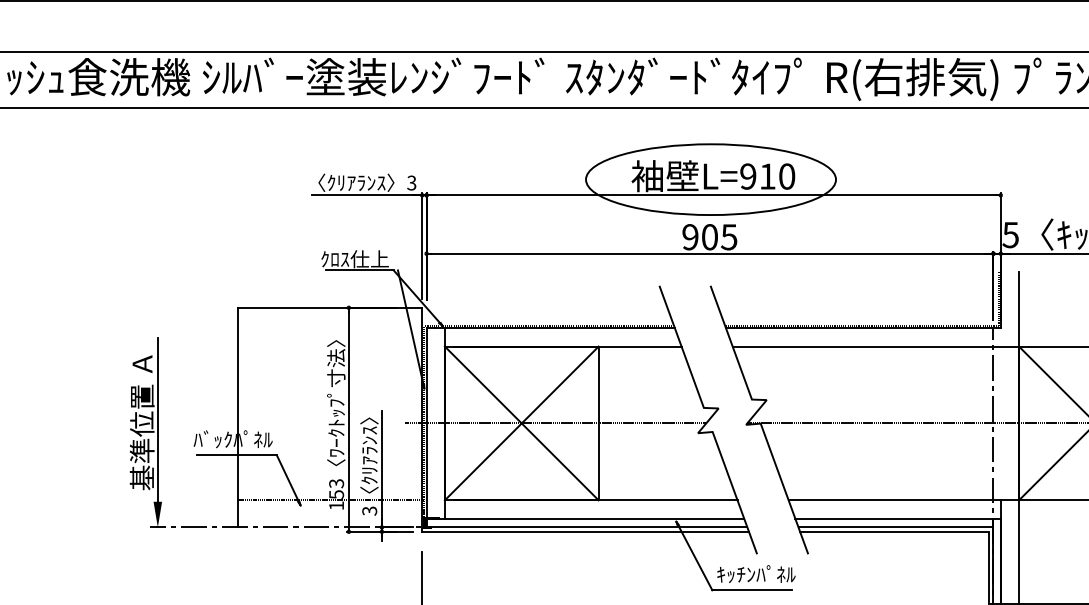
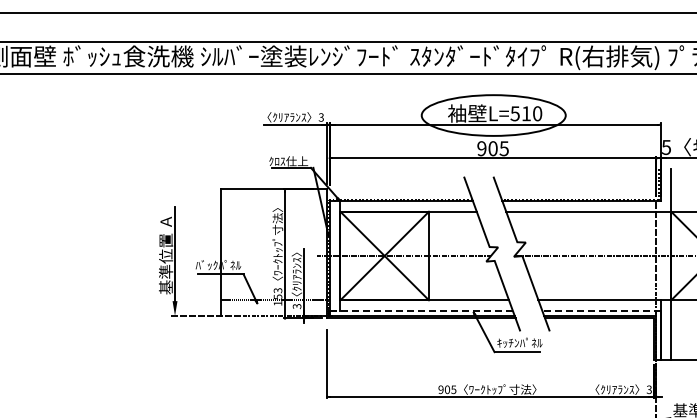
text: (747, 176) -> (514, 113), L=910 -> L=510
line: (583, 518) -> (420, 310), solid -> dashed
line: (898, 518) -> (601, 310), solid -> dashed

